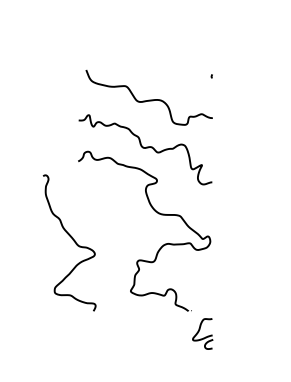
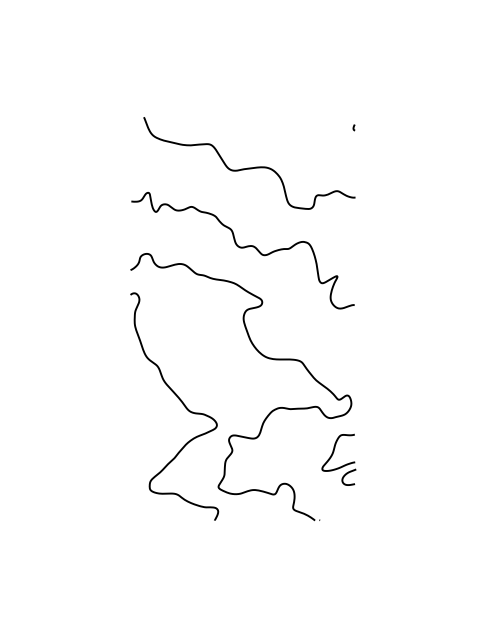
curve: (73, 241) -> (181, 403), moved
part: (202, 333) -> (338, 459), moved

